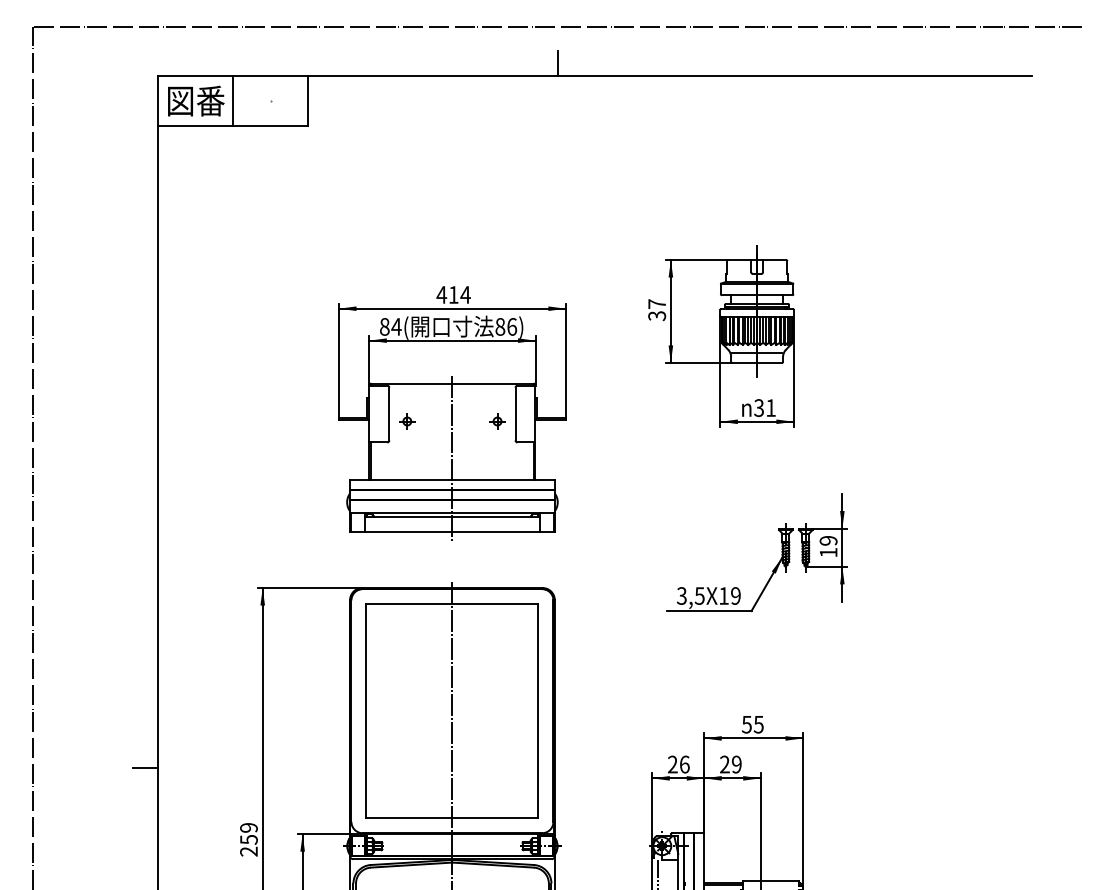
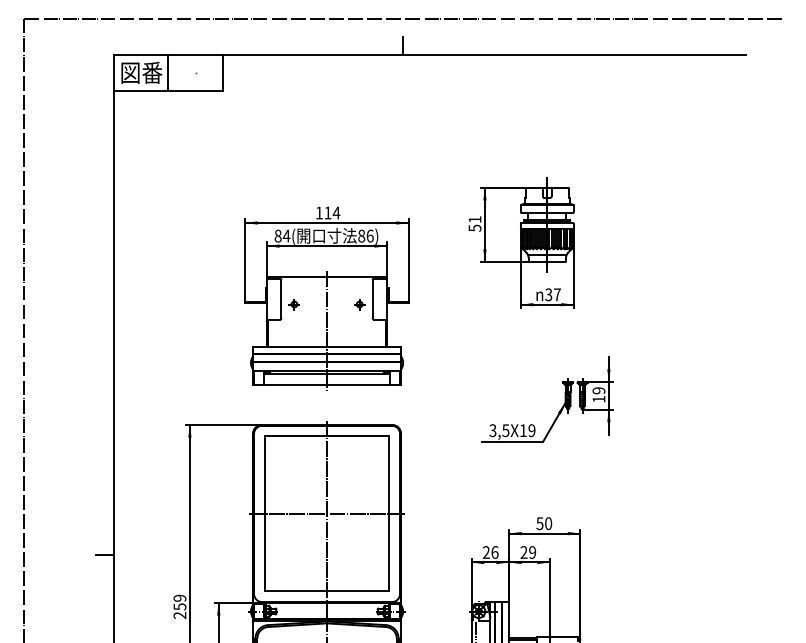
text: (441, 294) -> (319, 212), 414 -> 114
text: (656, 309) -> (474, 223), 37 -> 51
text: (770, 407) -> (556, 294), 31 -> 37
line: (452, 711) -> (327, 514), added
text: (758, 724) -> (548, 523), 55 -> 50

